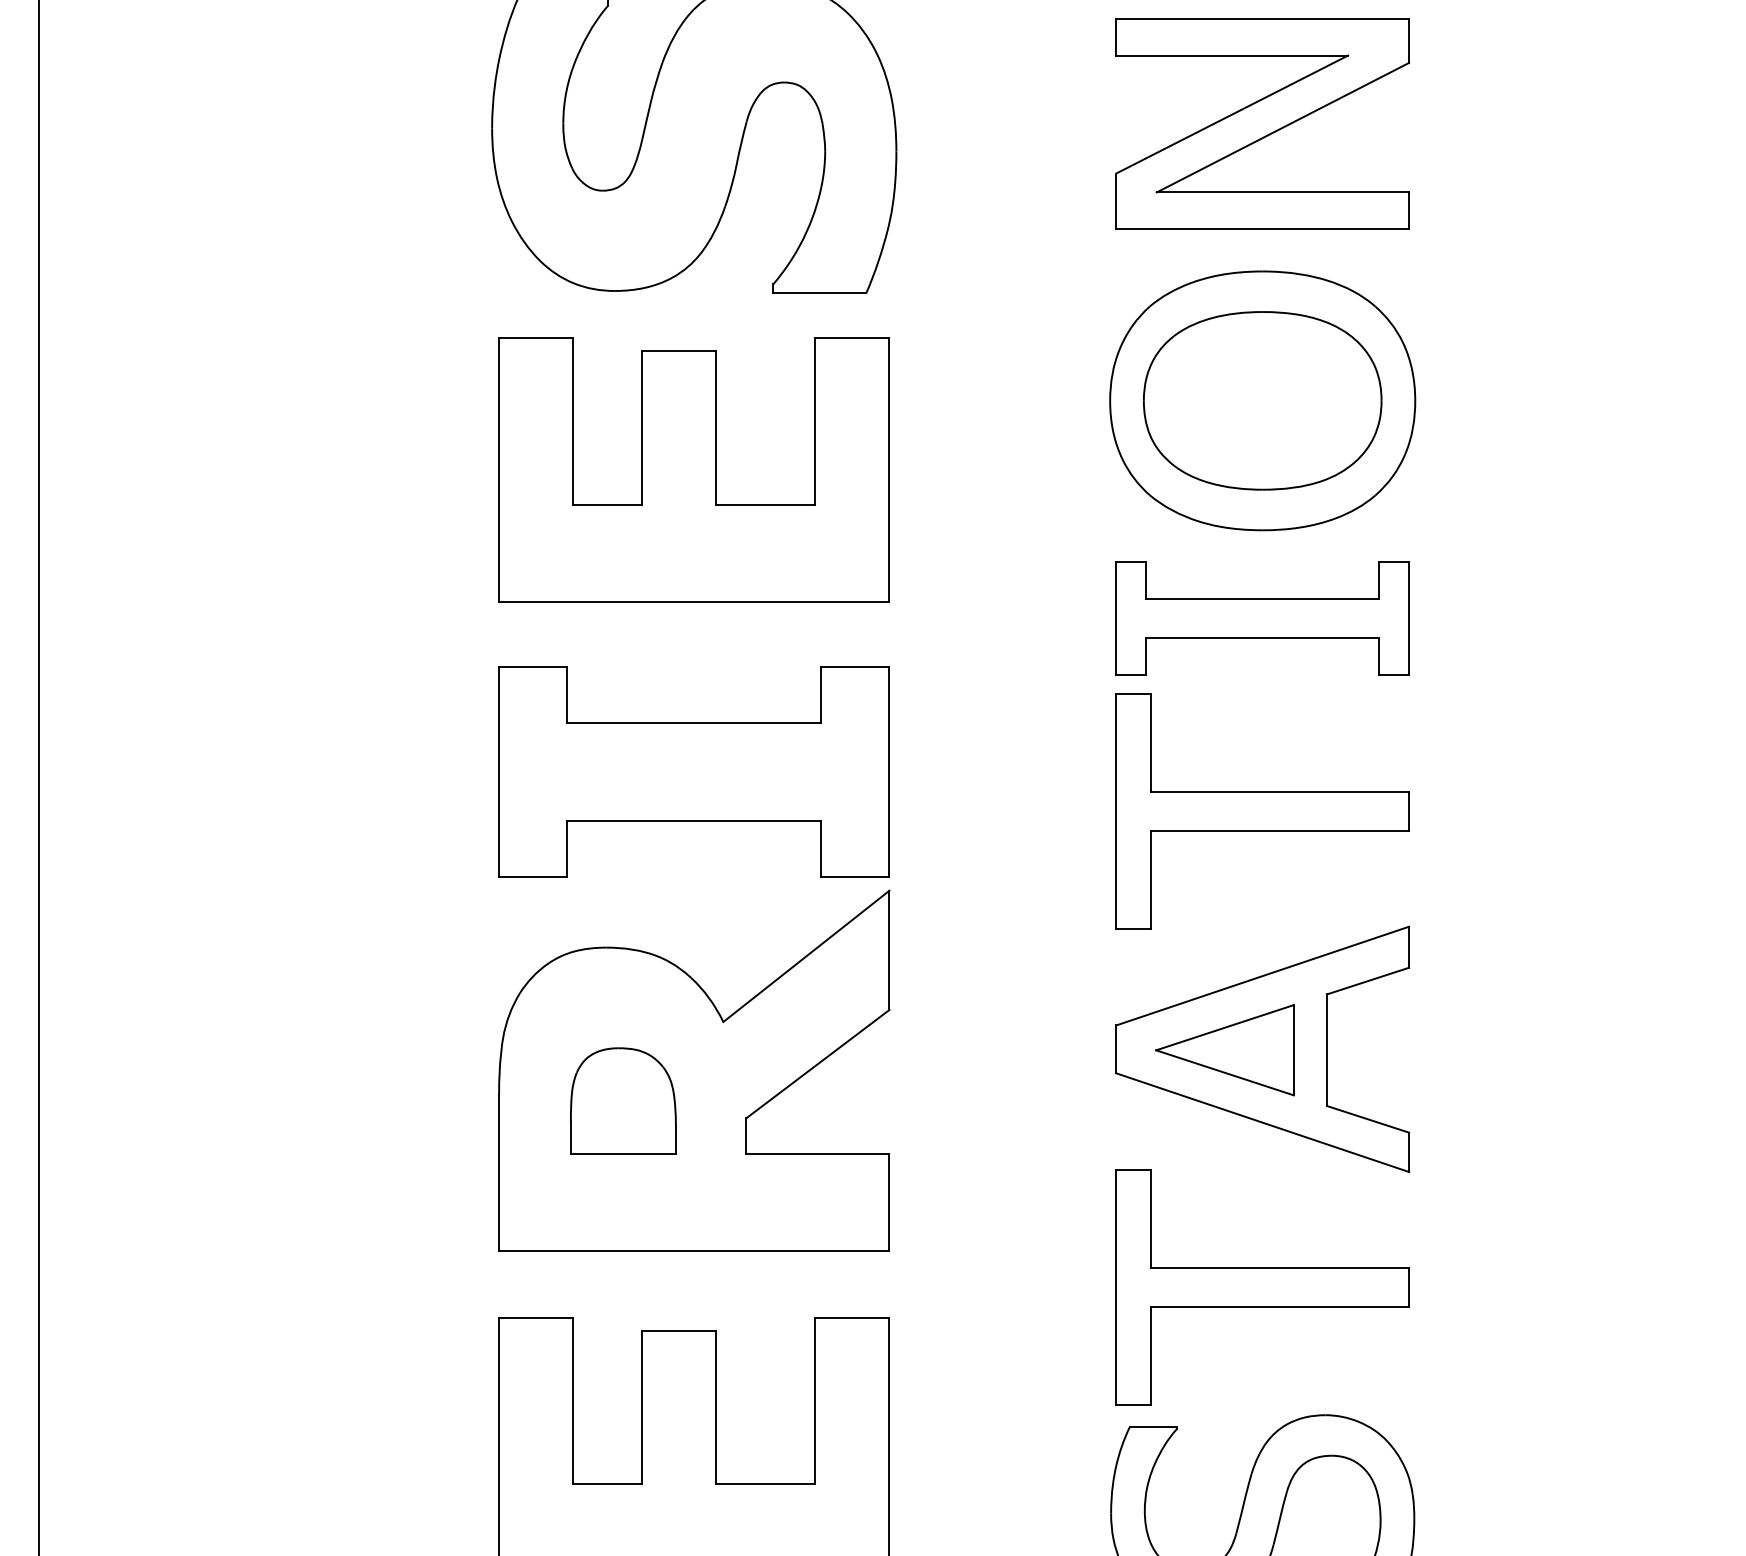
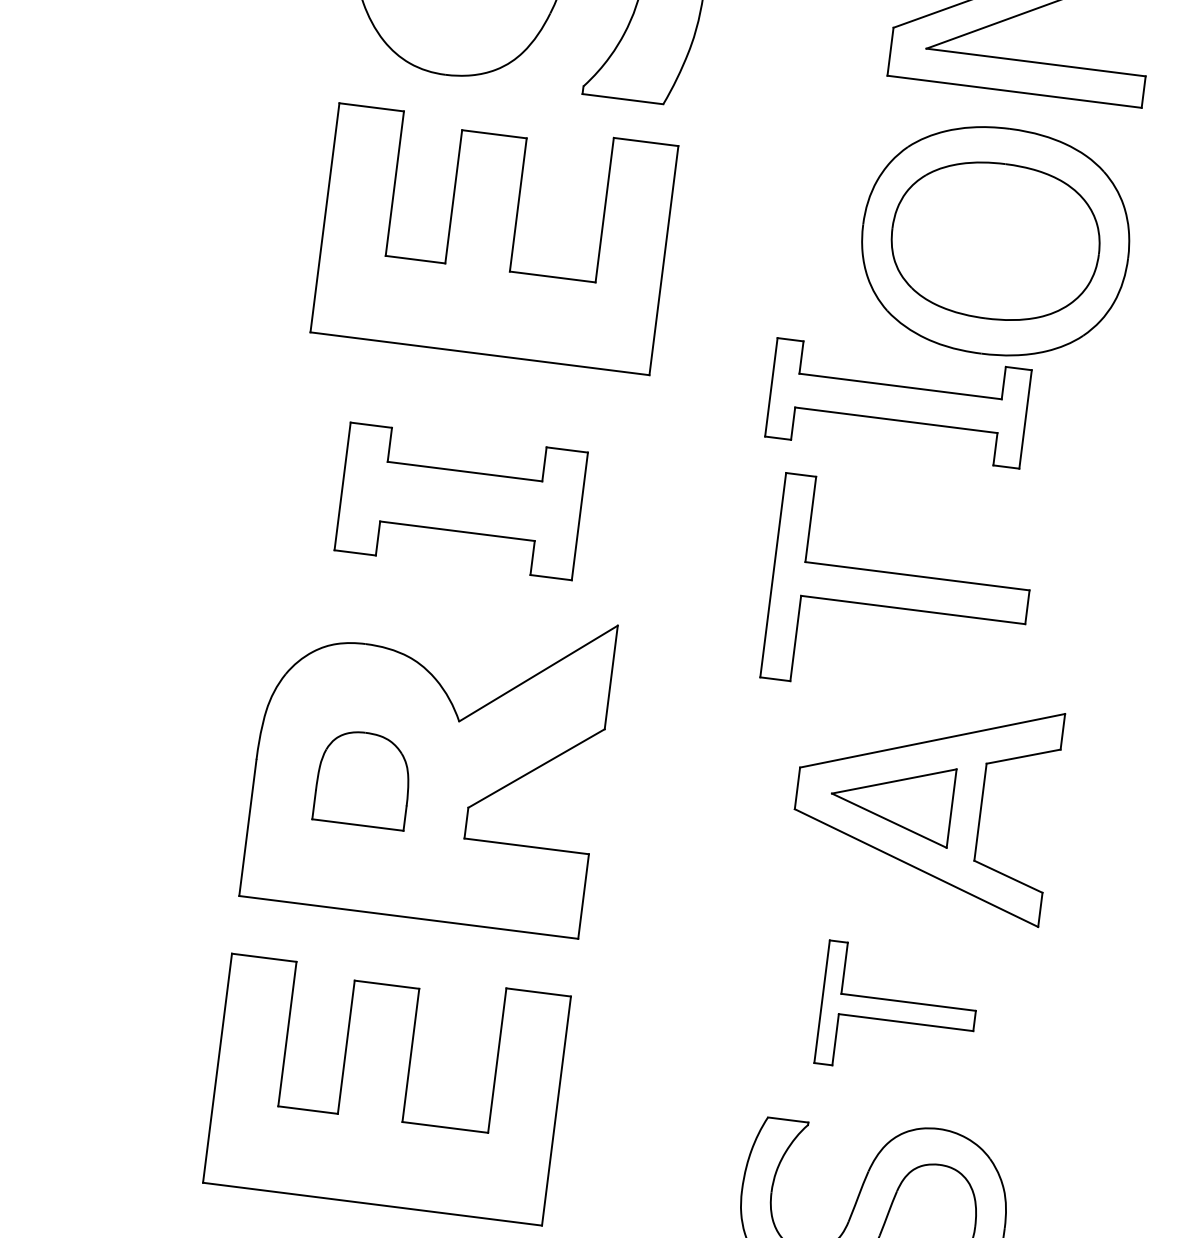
part: (1262, 618) -> (898, 403), moved
part: (693, 771) -> (460, 500), size x0.7
part: (1262, 811) -> (900, 591), moved
part: (1262, 1287) -> (898, 1011), size x0.6

